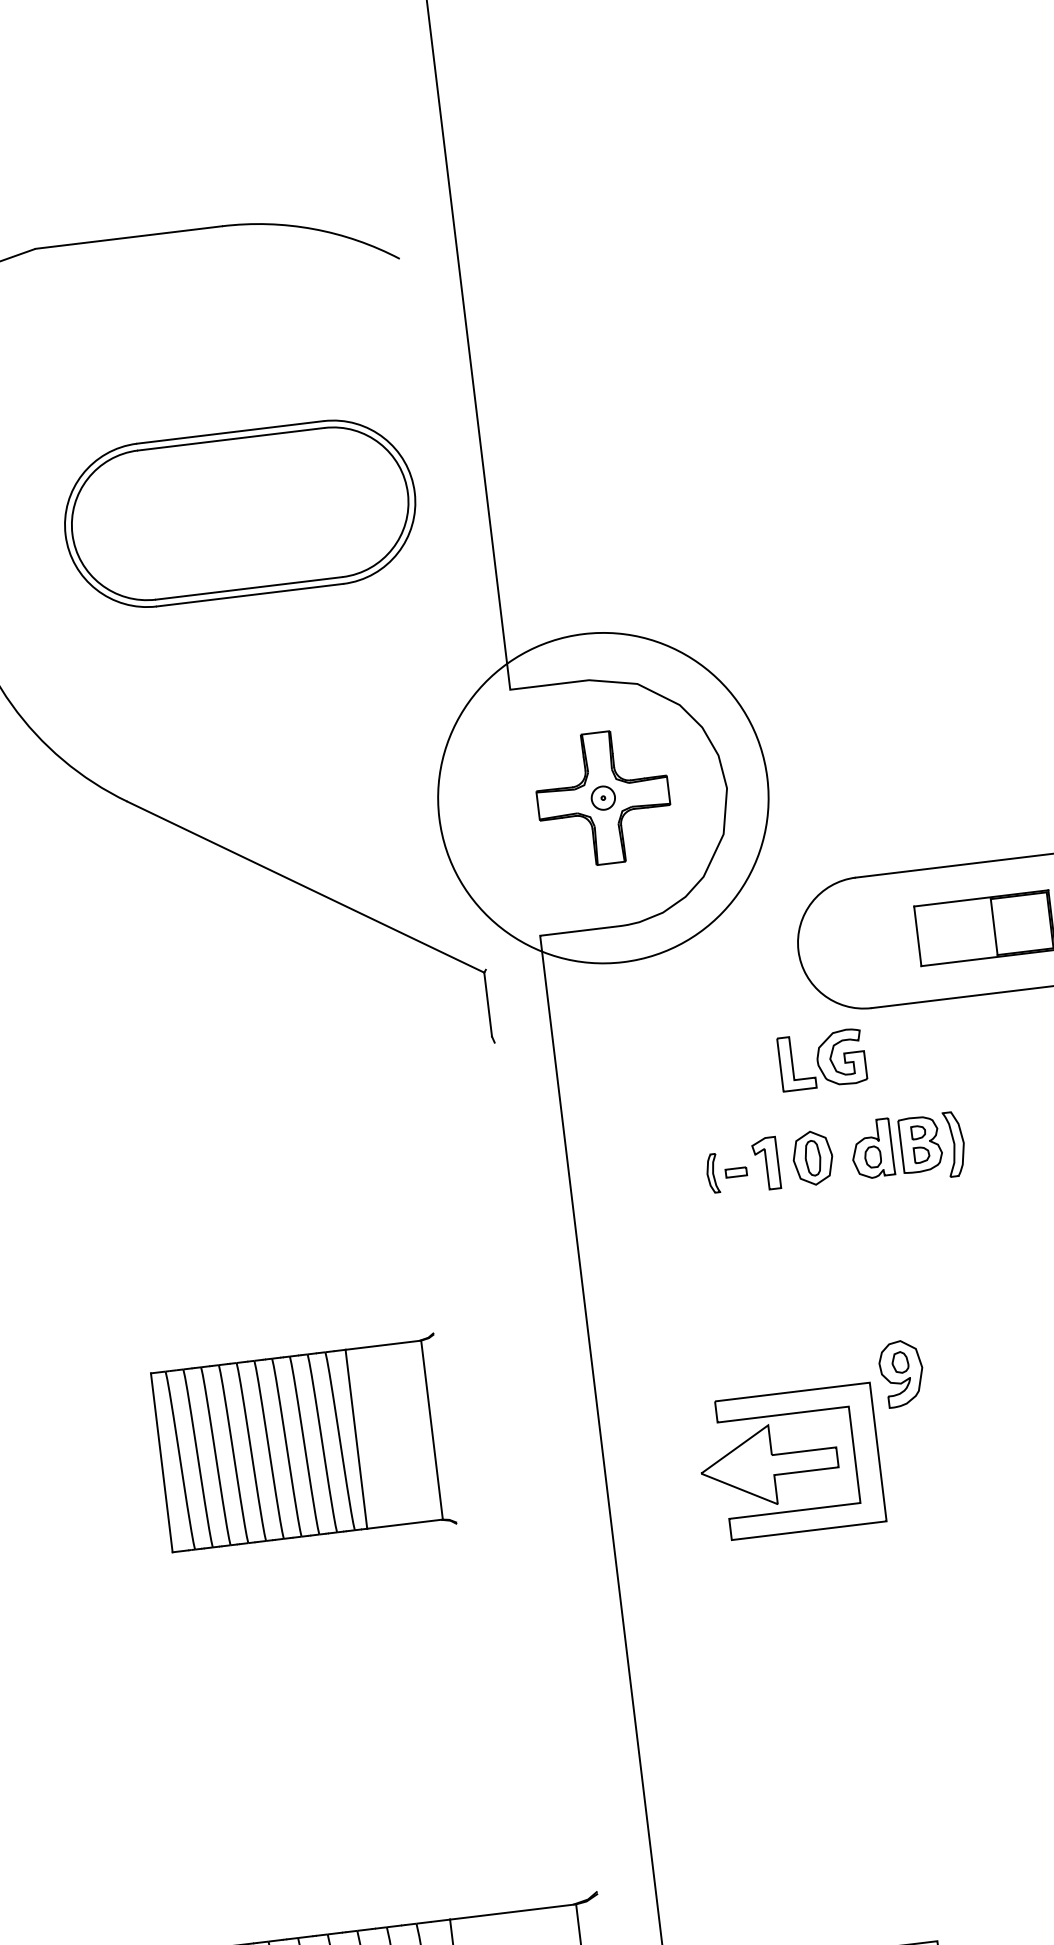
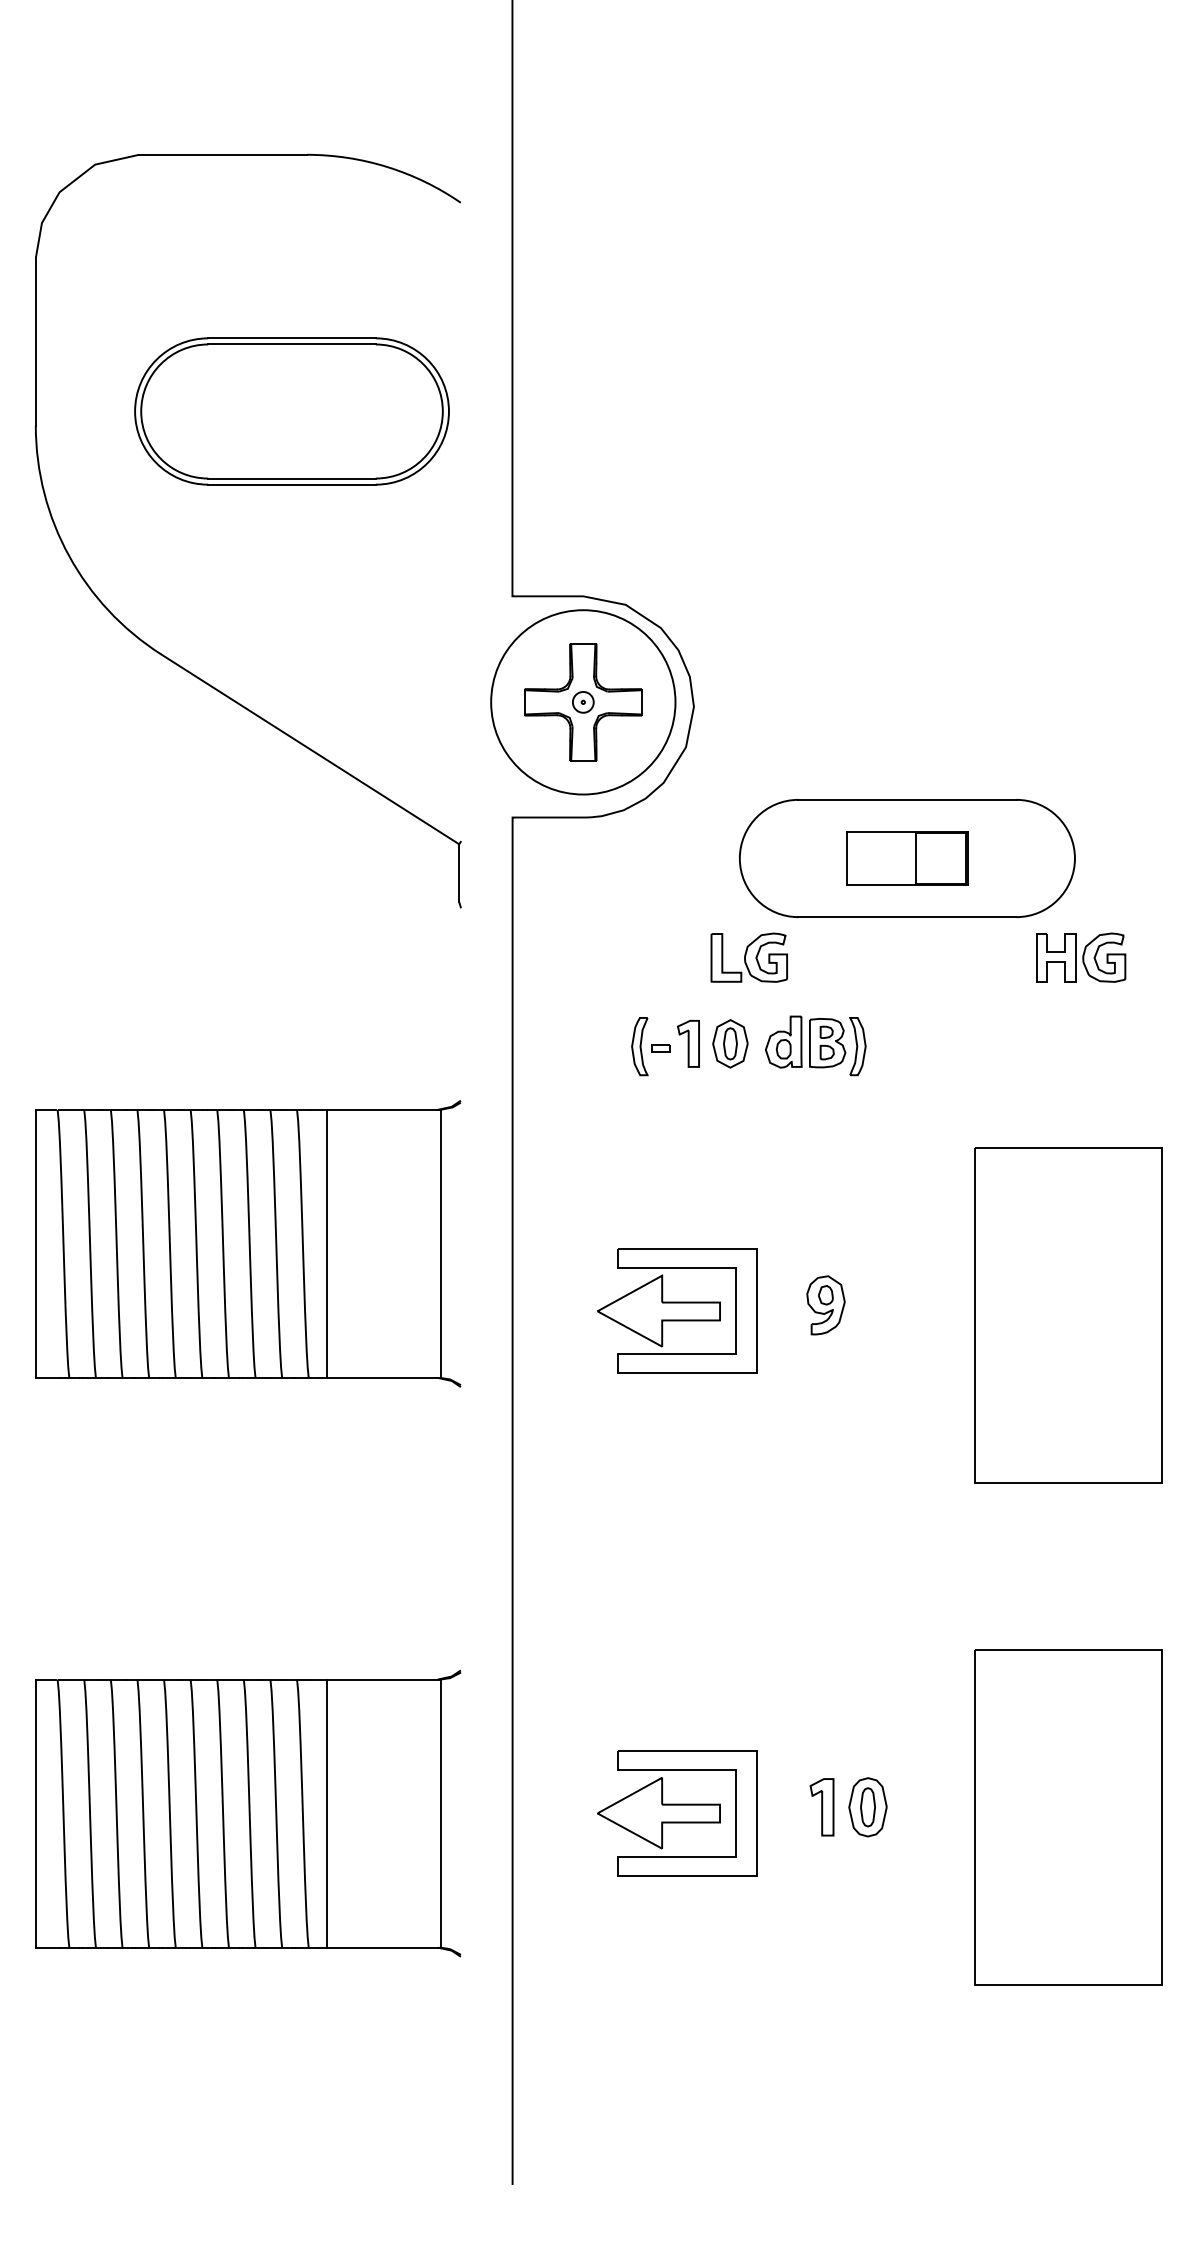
circle: (603, 798) -> (583, 702), size x0.62
part: (712, 1173) -> (639, 1046), size x1.67
part: (901, 1373) -> (825, 1305), moved
part: (303, 1445) -> (248, 1243), size x1.67

